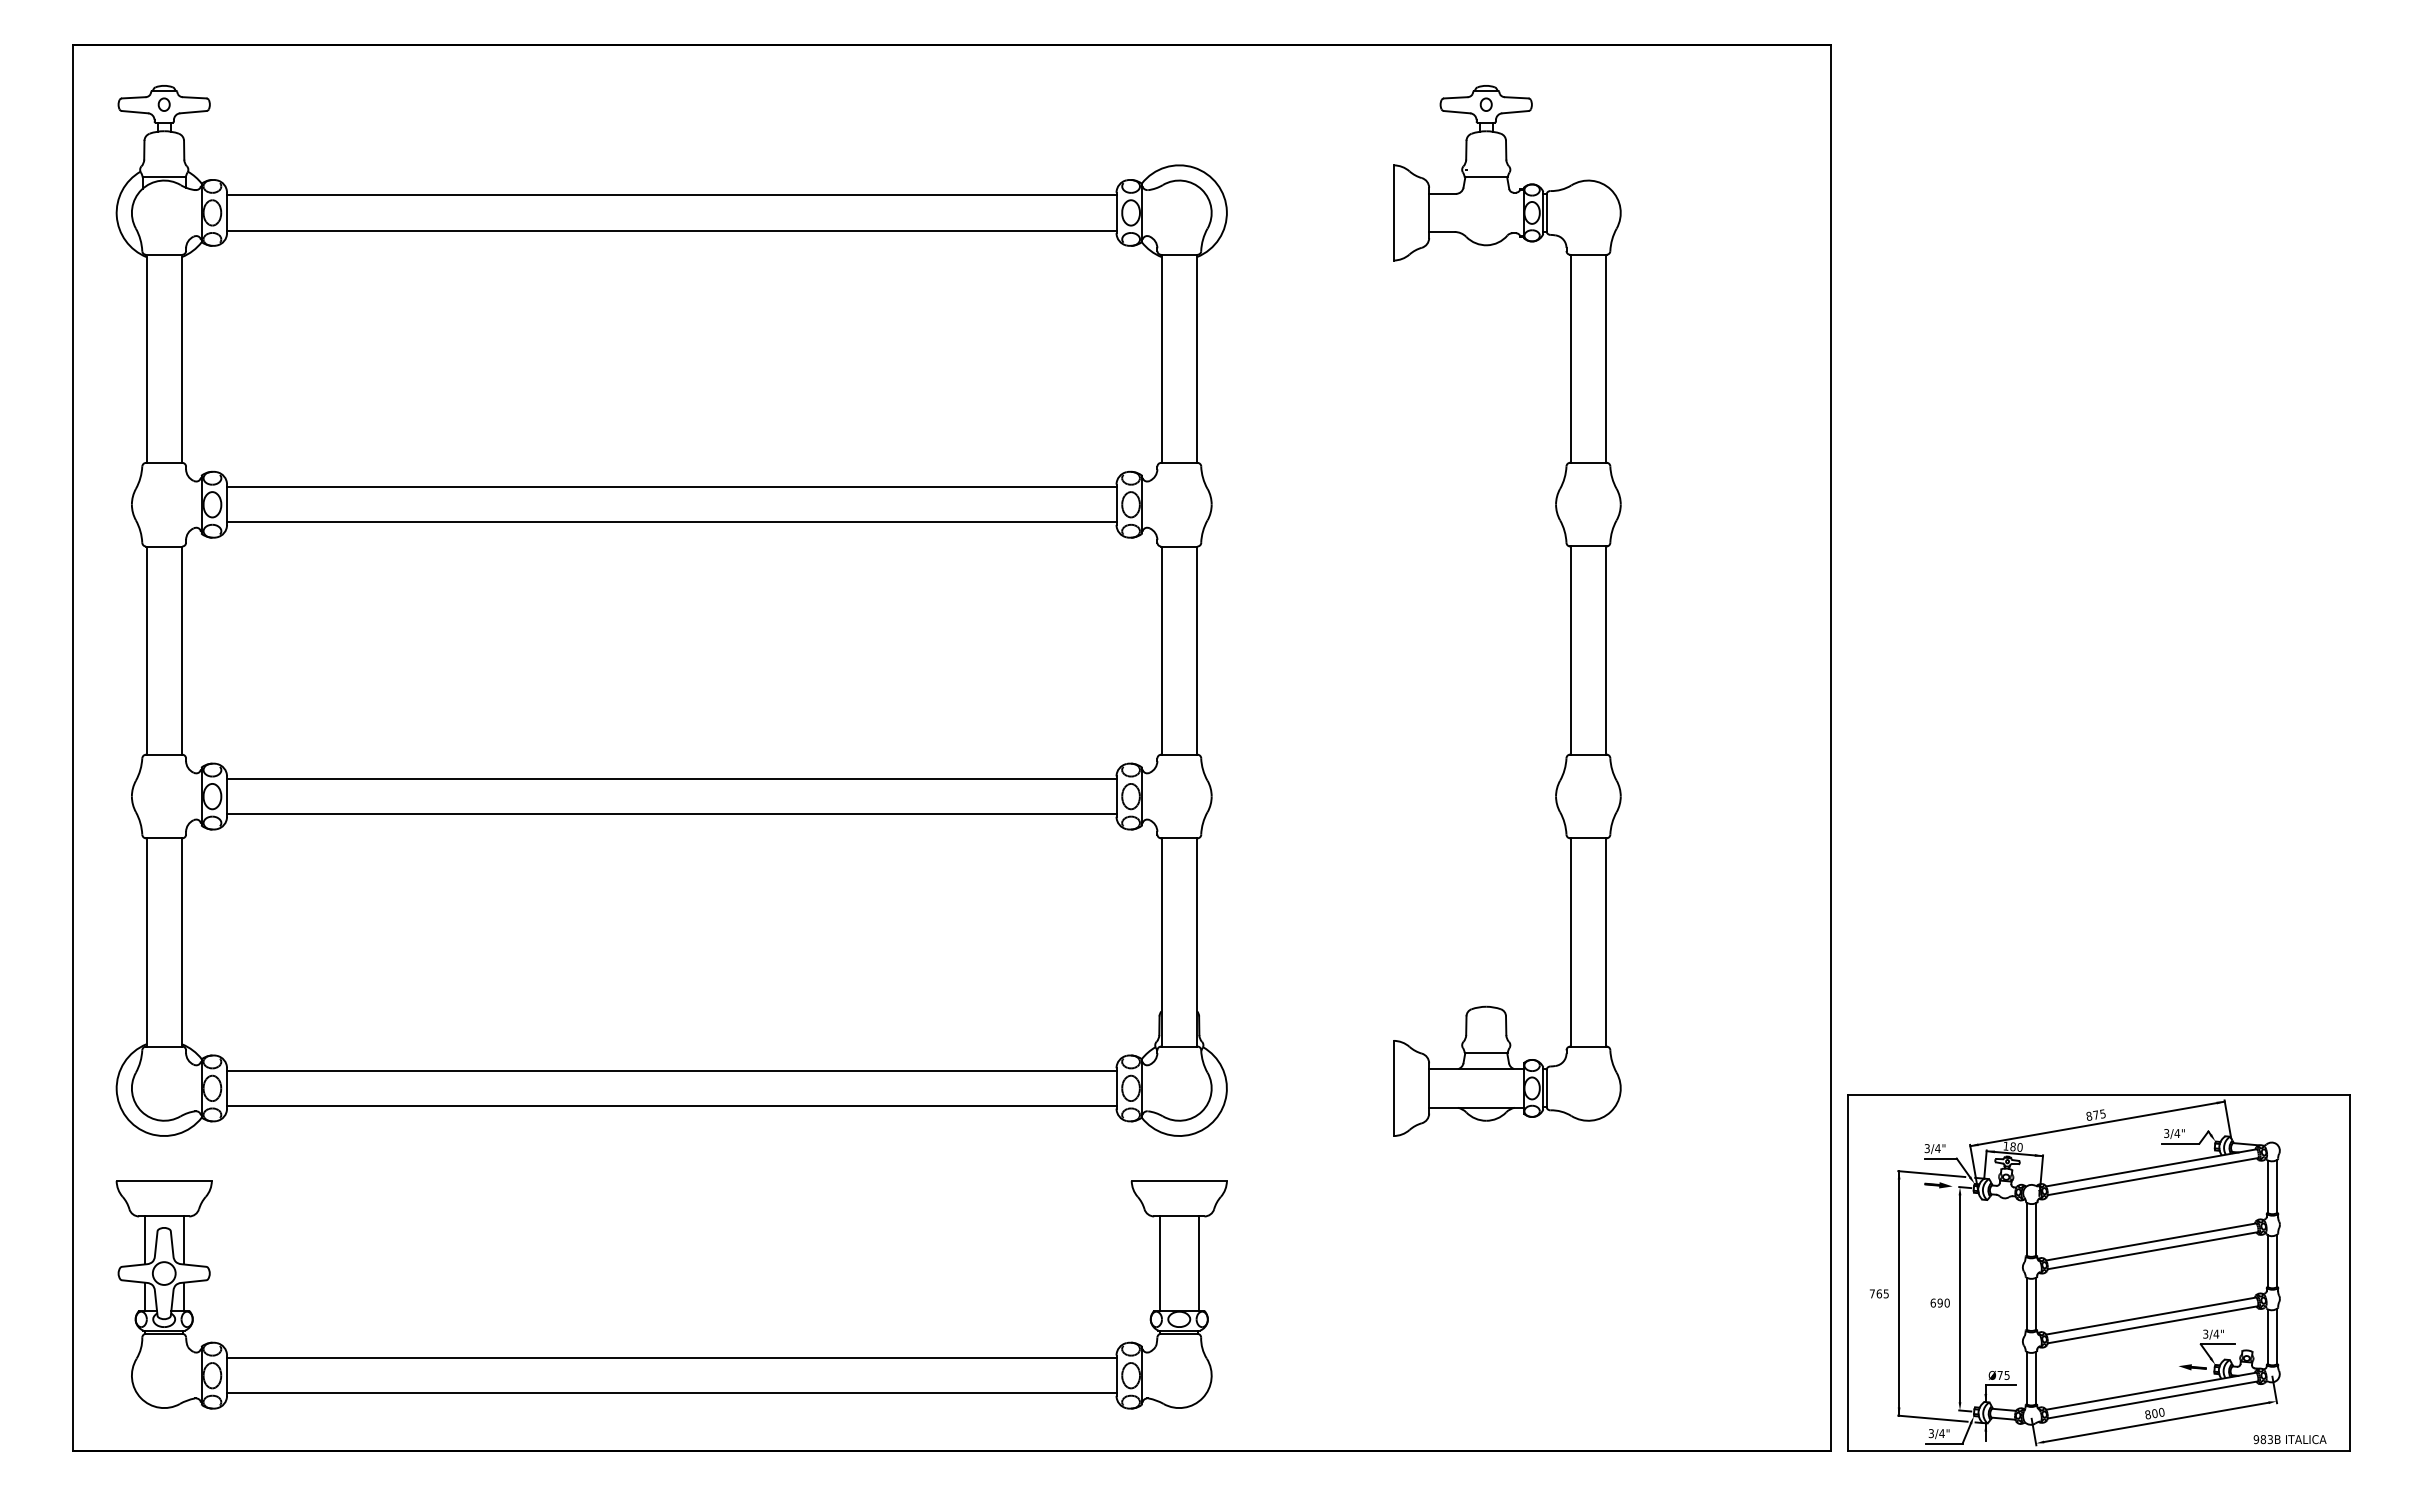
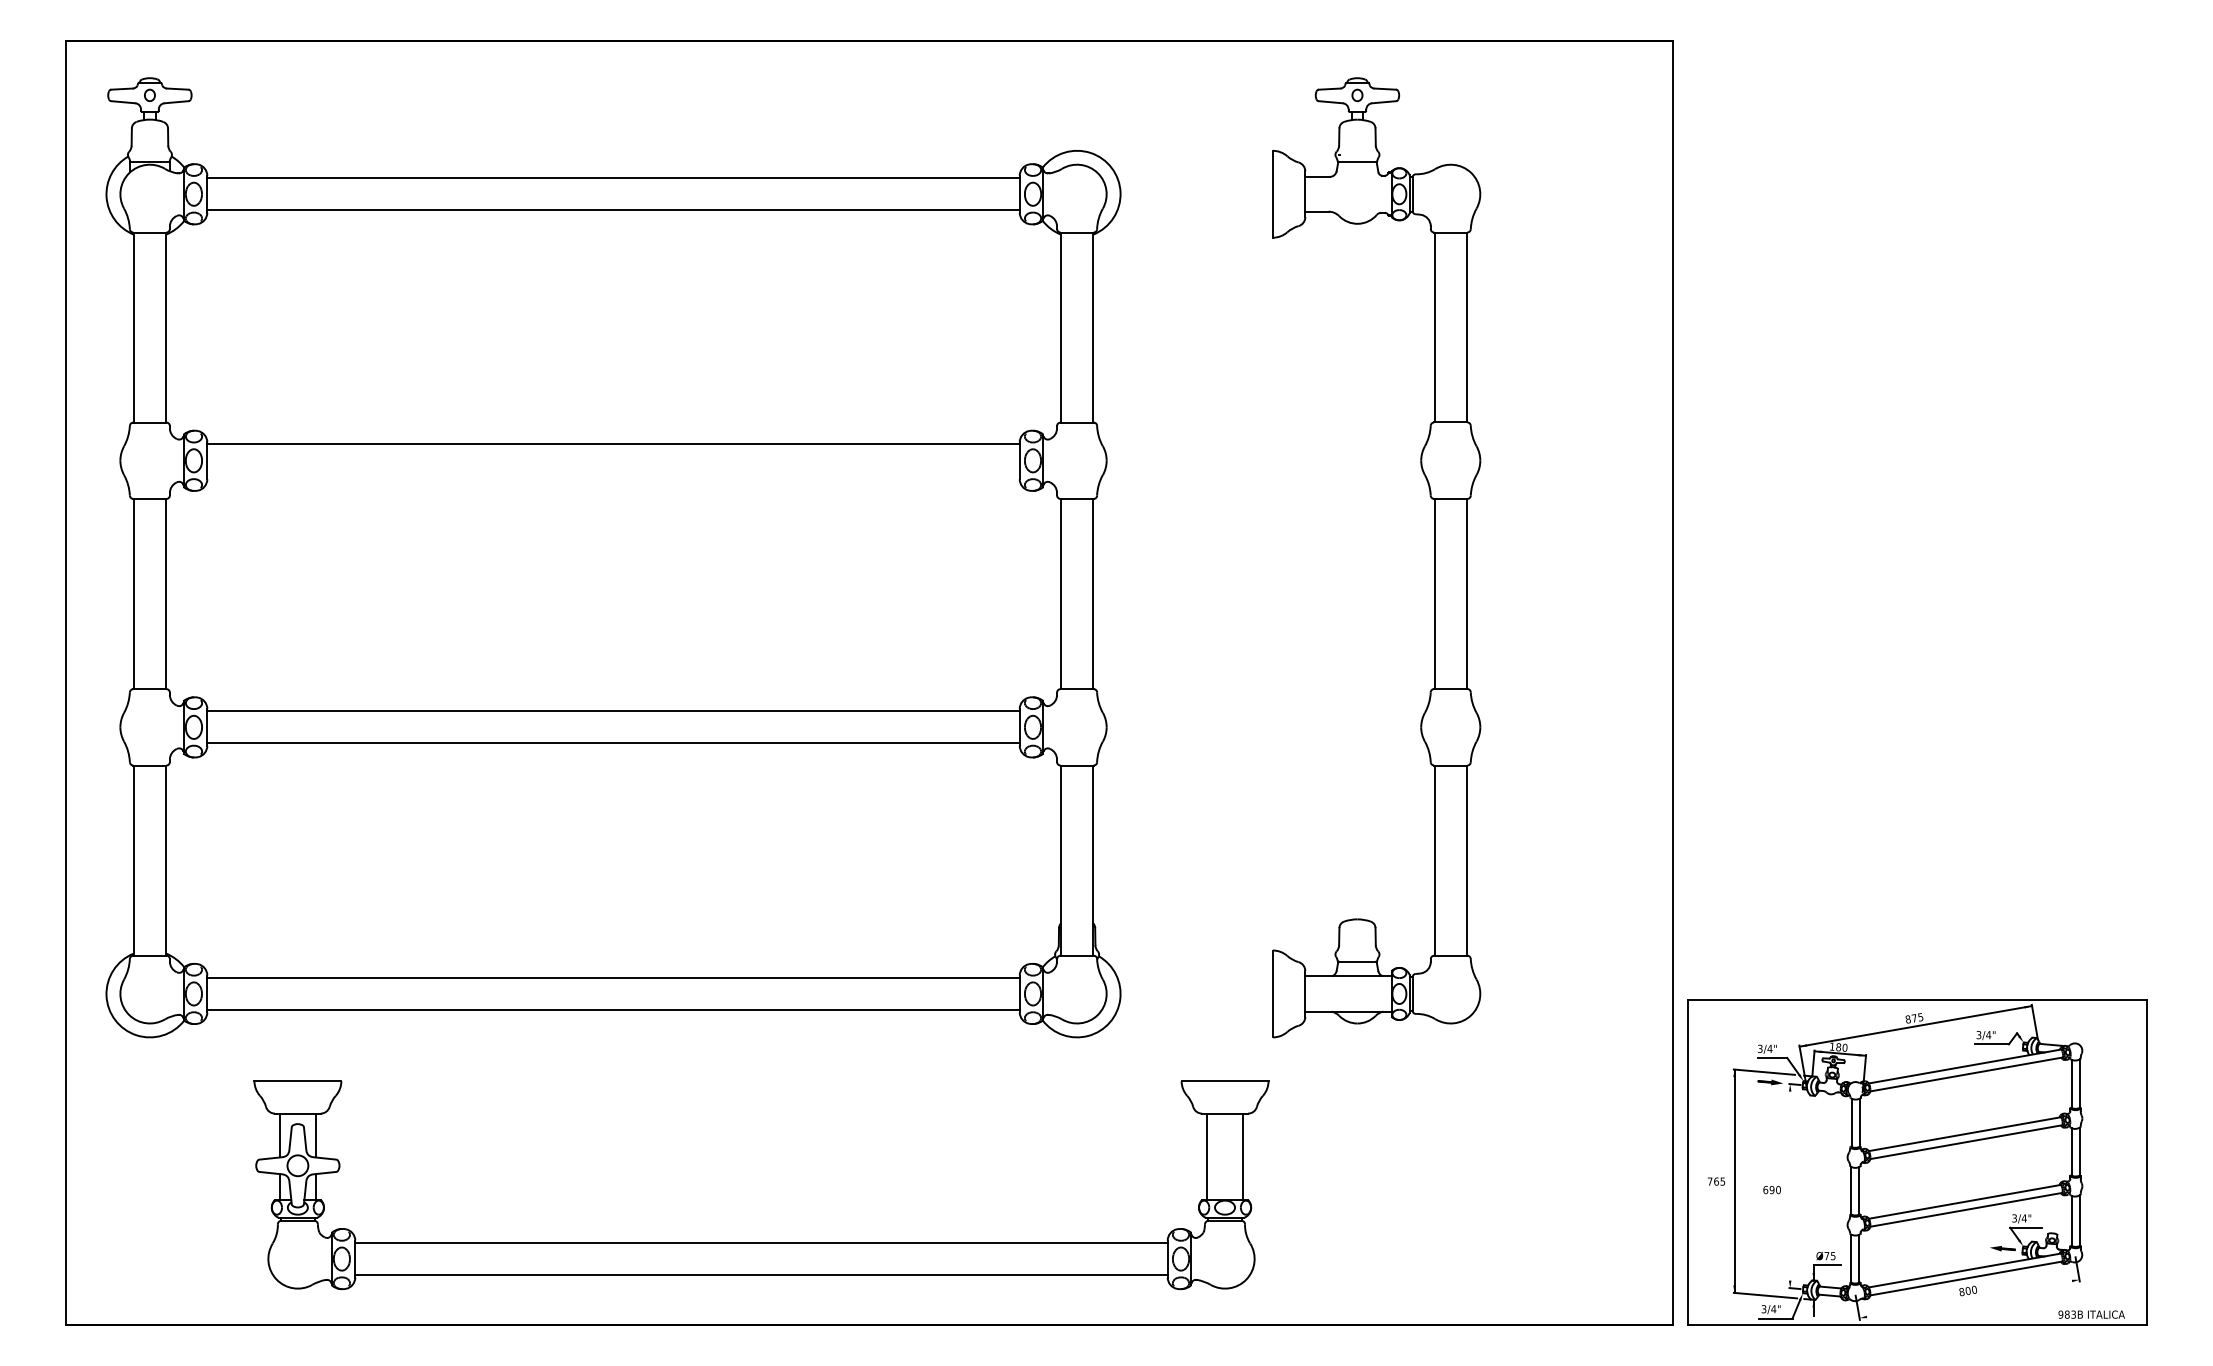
line: (671, 522) -> (613, 477), removed
line: (1960, 1298) -> (1790, 1185), removed
part: (671, 1357) -> (761, 1242), moved
line: (2156, 1422) -> (1969, 1299), removed

